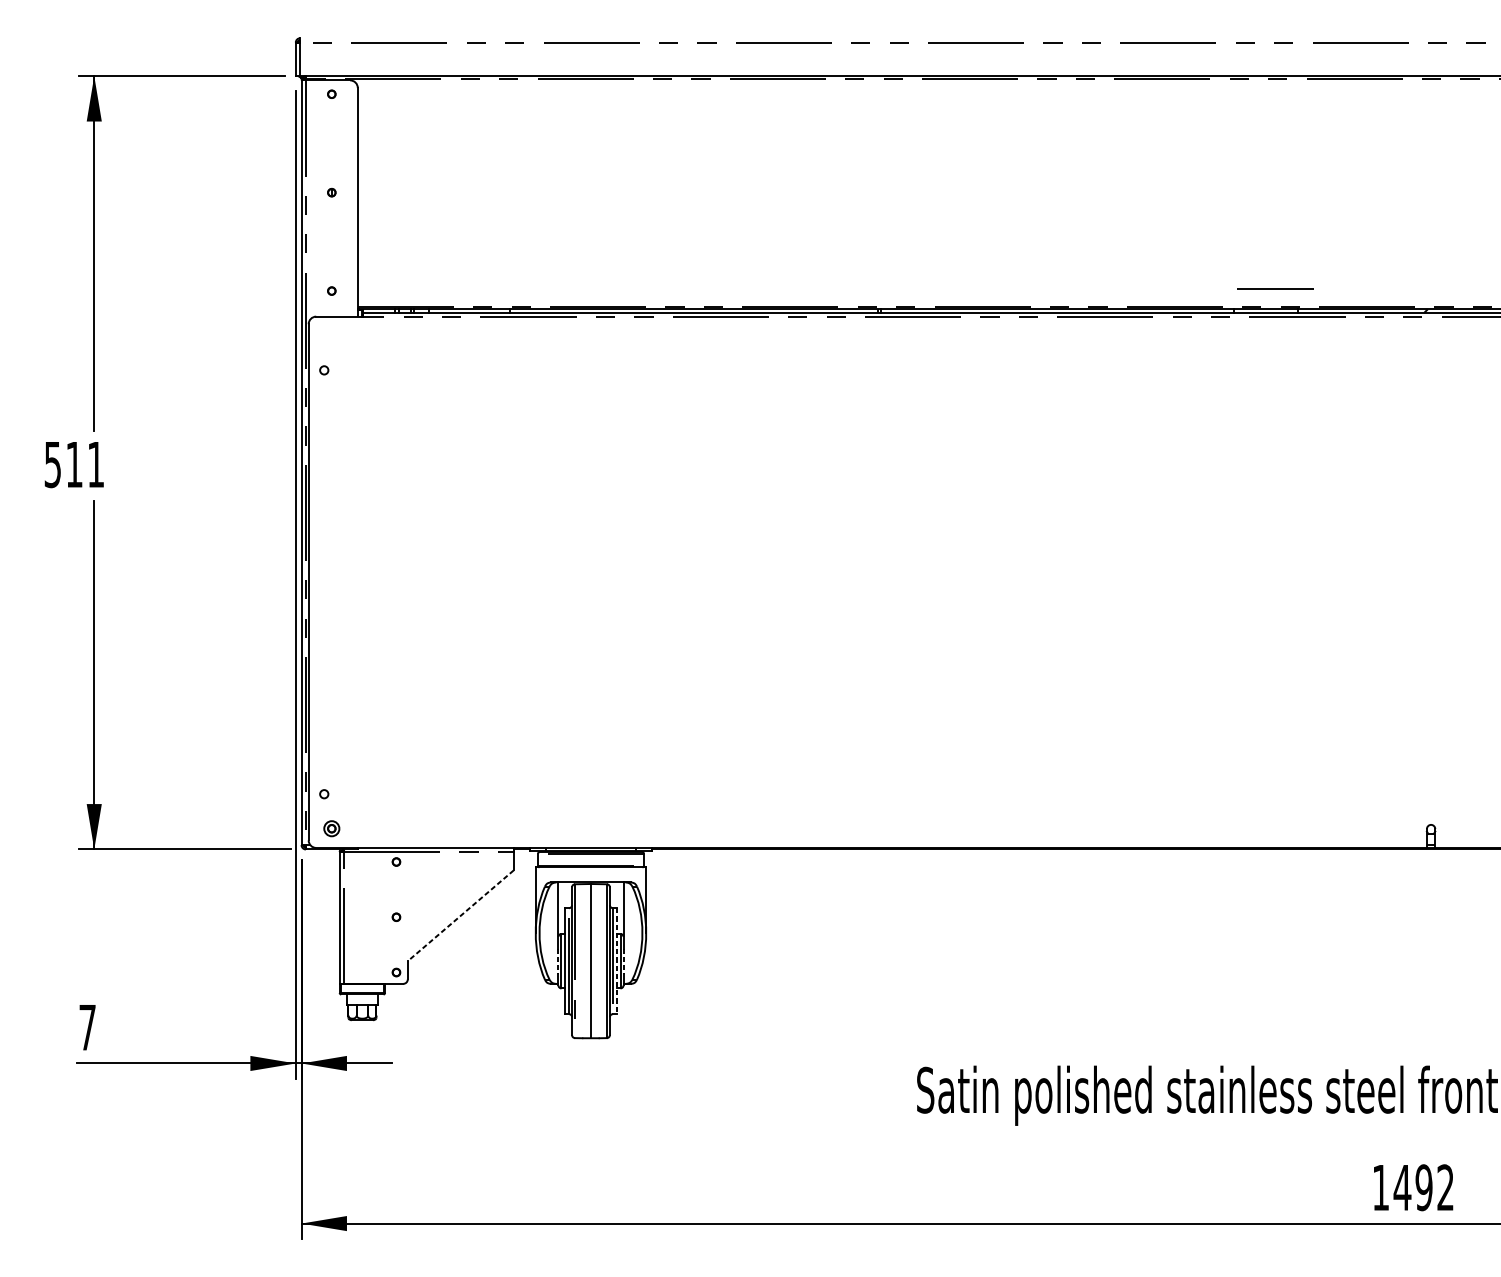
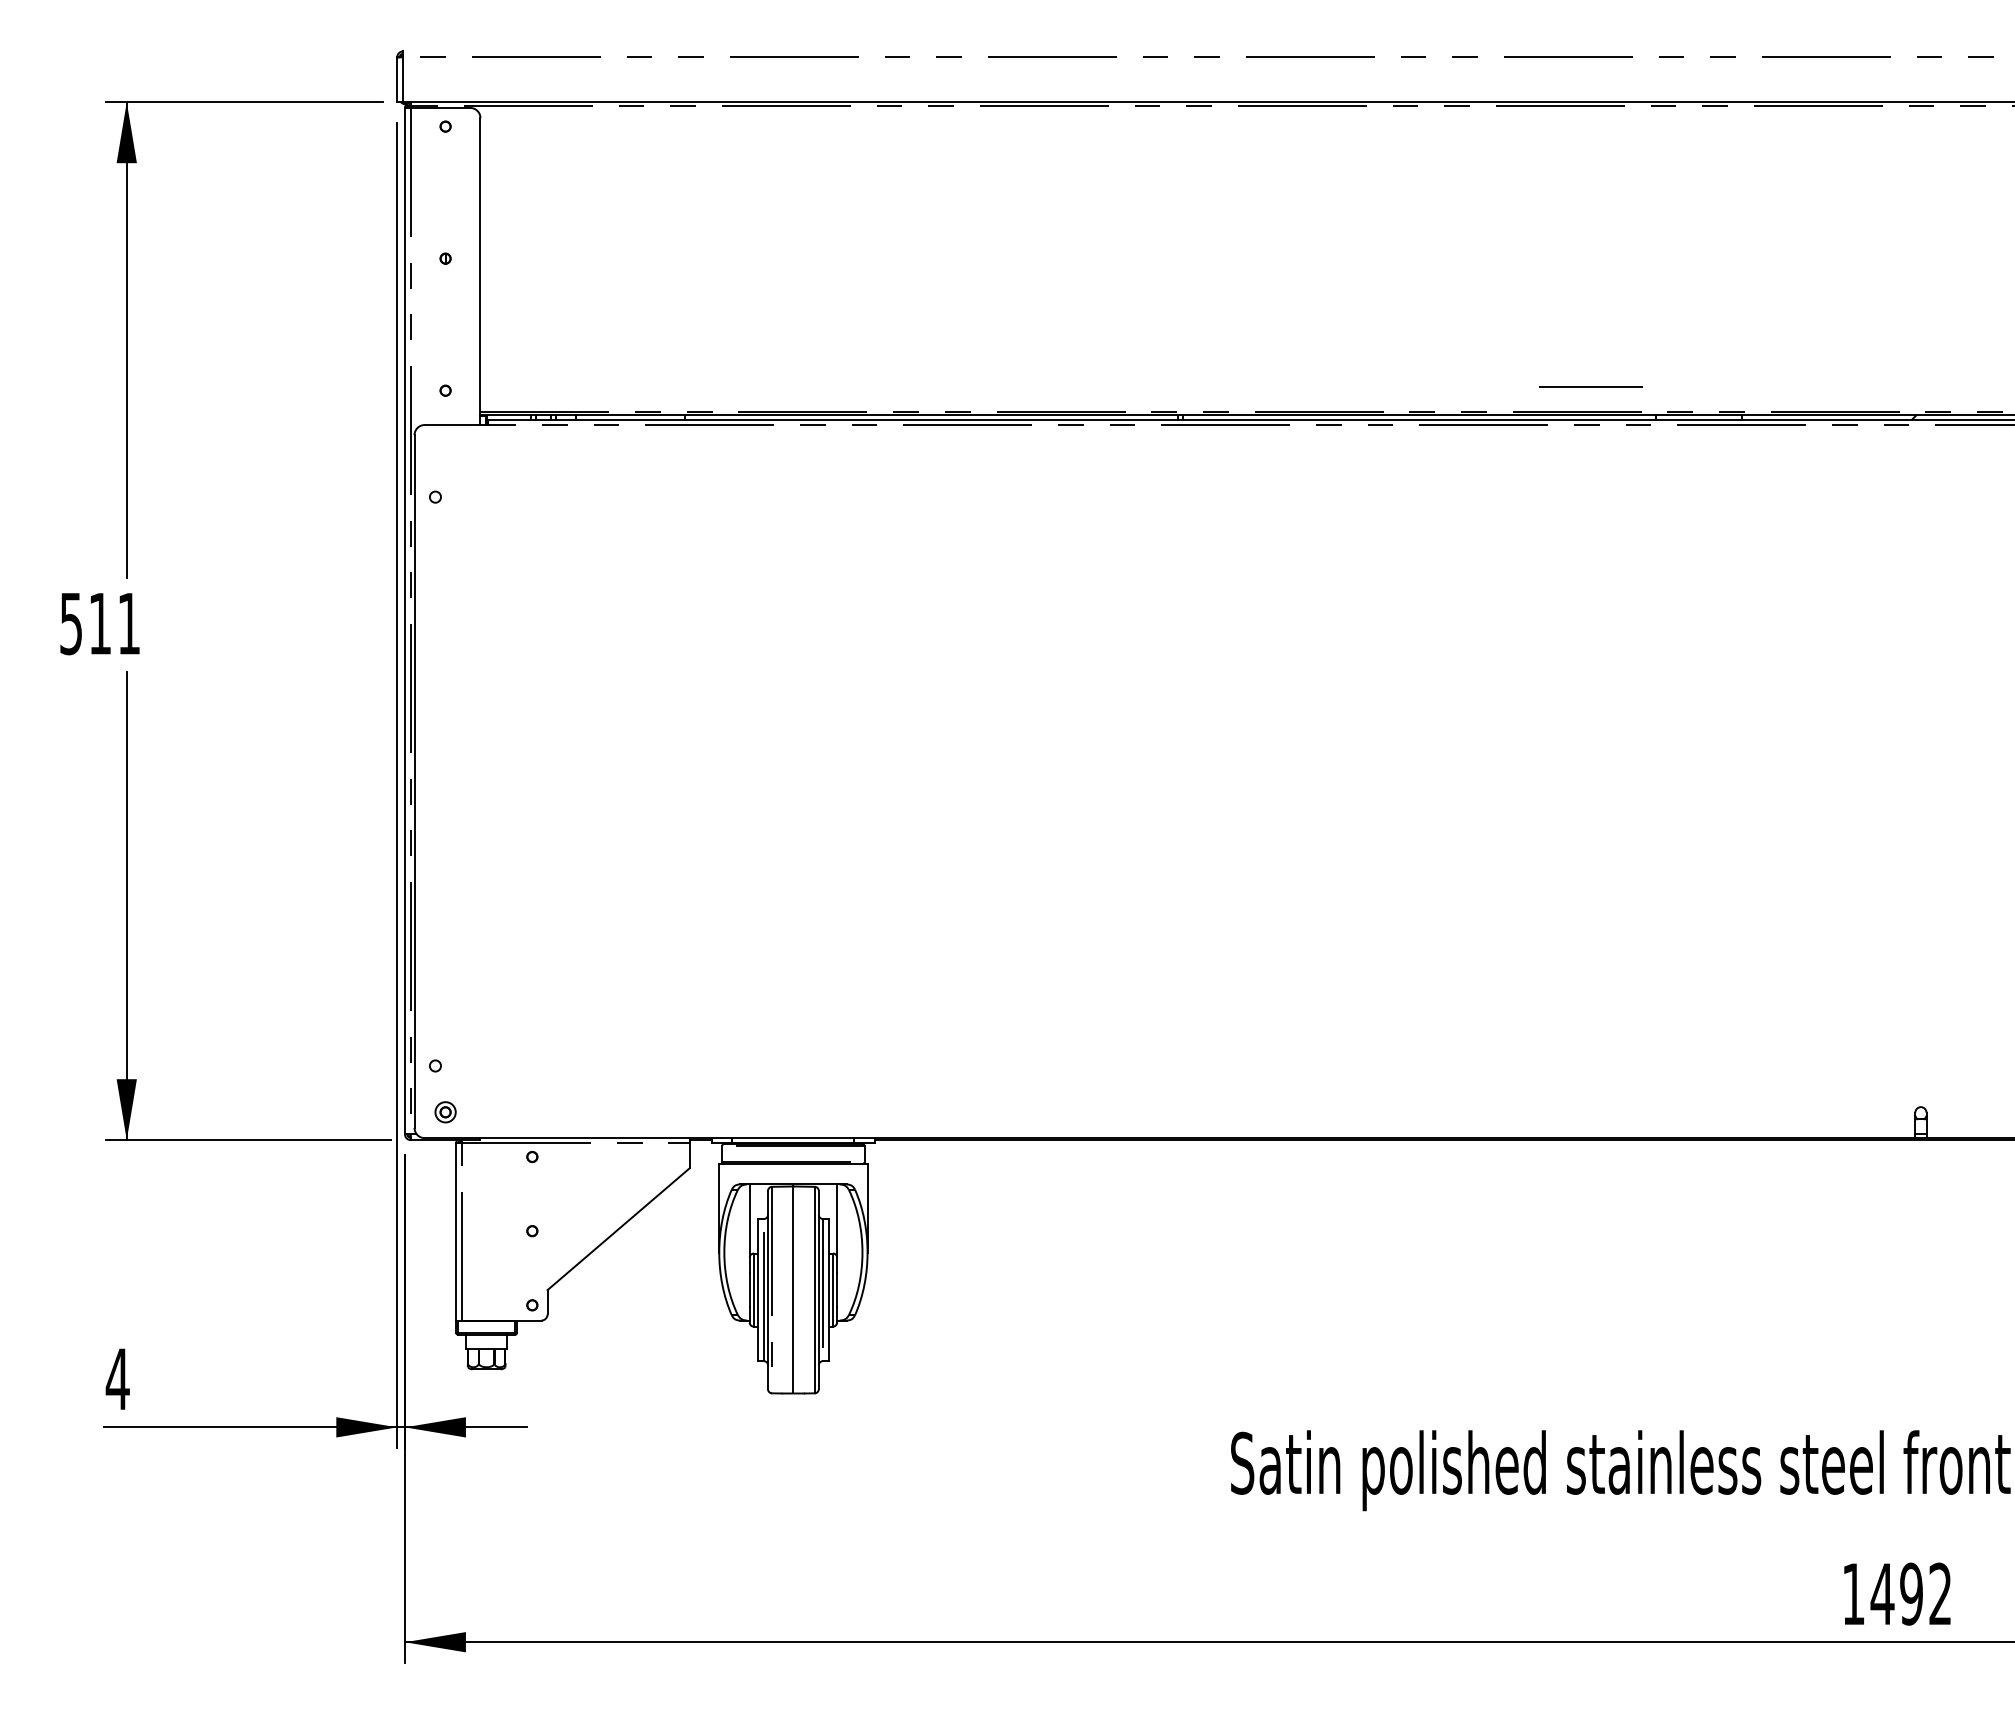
line: (1275, 287) -> (1590, 386), moved
line: (460, 916) -> (618, 1229), dashed -> solid
line: (558, 961) -> (749, 1290), dashed -> solid
line: (617, 961) -> (828, 1290), dashed -> solid
line: (623, 961) -> (837, 1290), dashed -> solid
text: (87, 1027) -> (117, 1378), 7 -> 4

